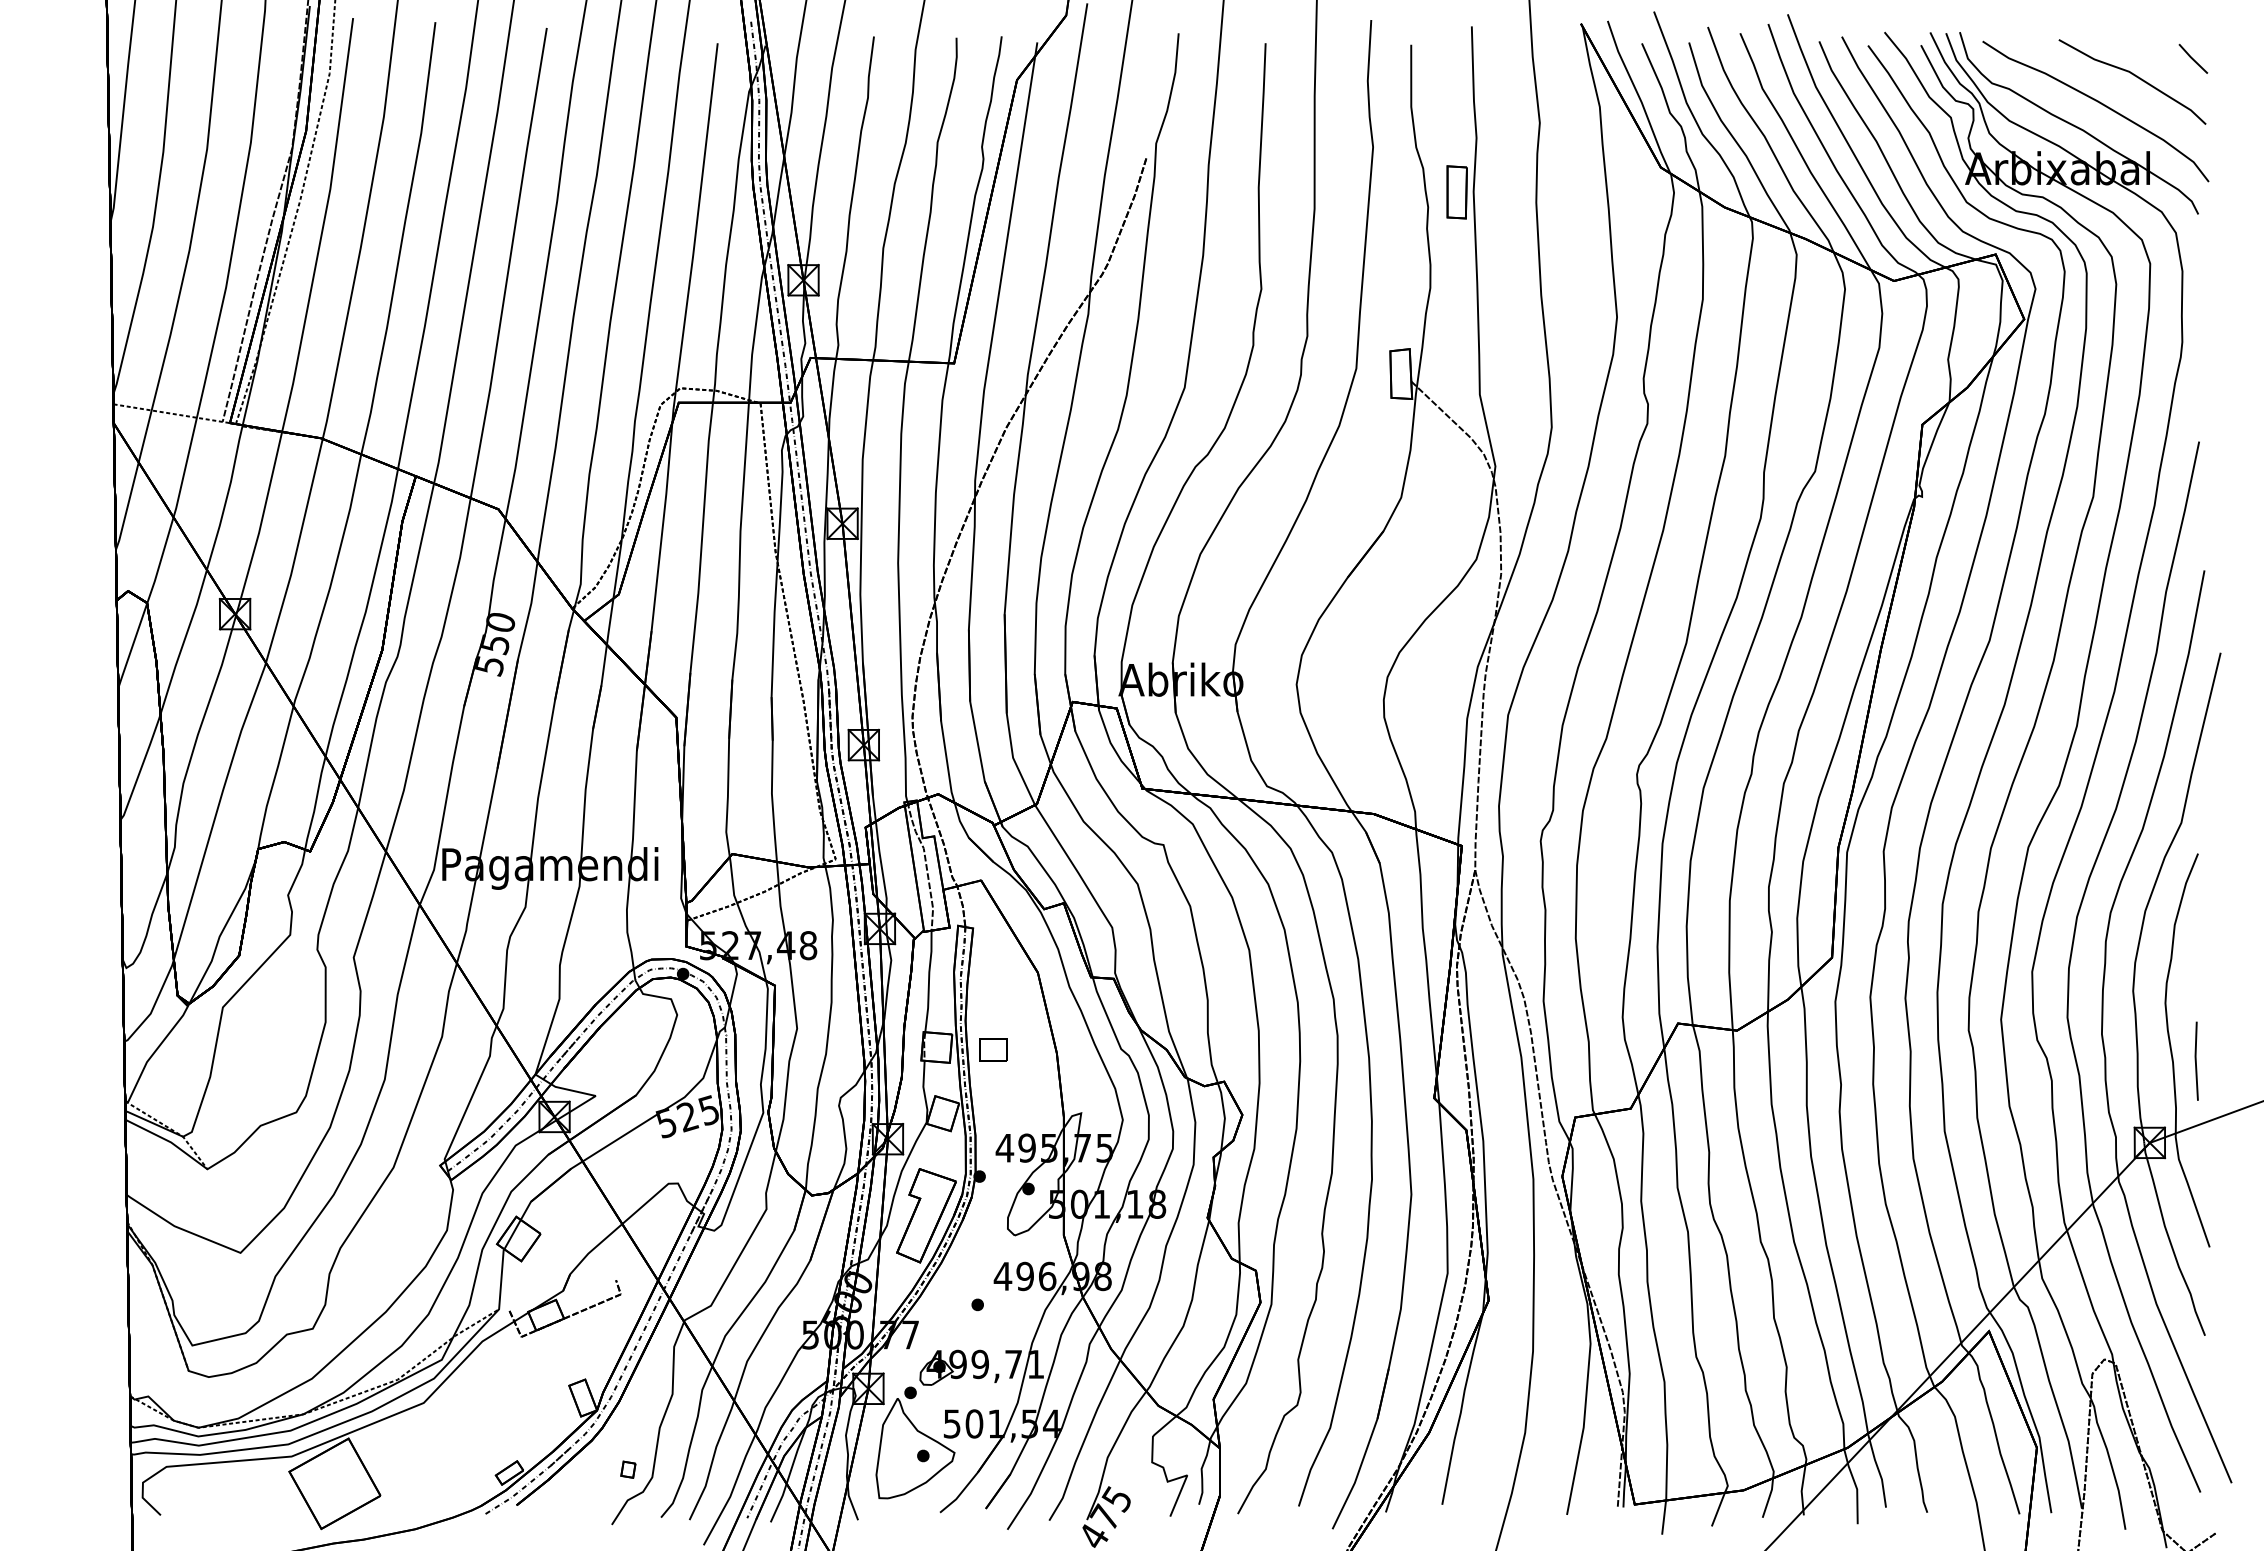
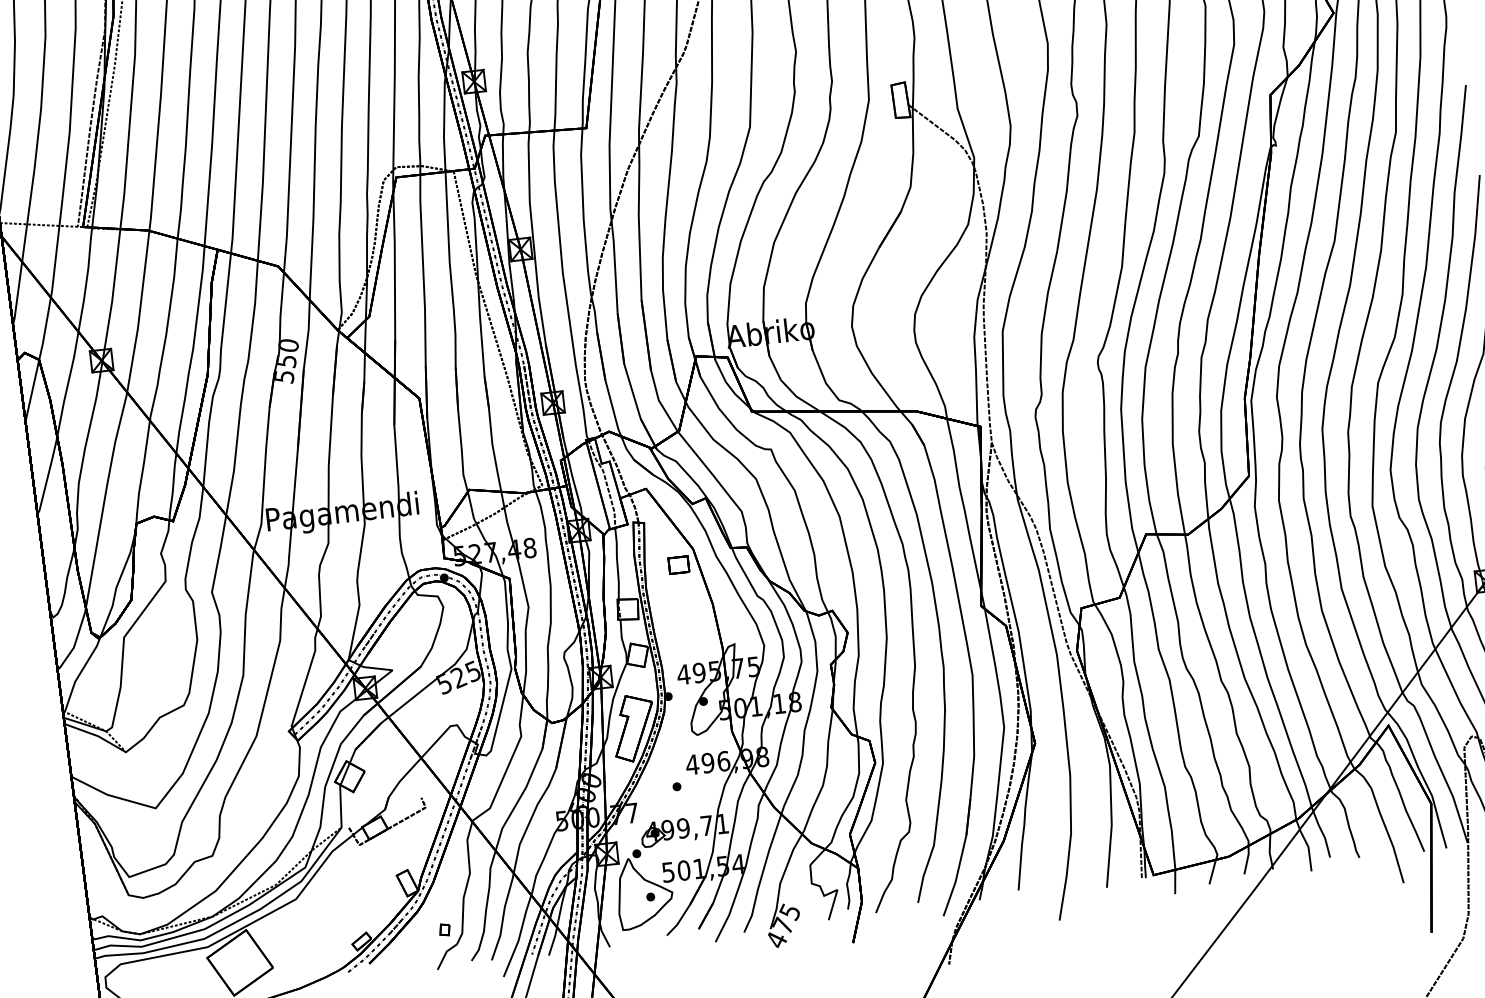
part: (993, 1049) -> (678, 564), moved

